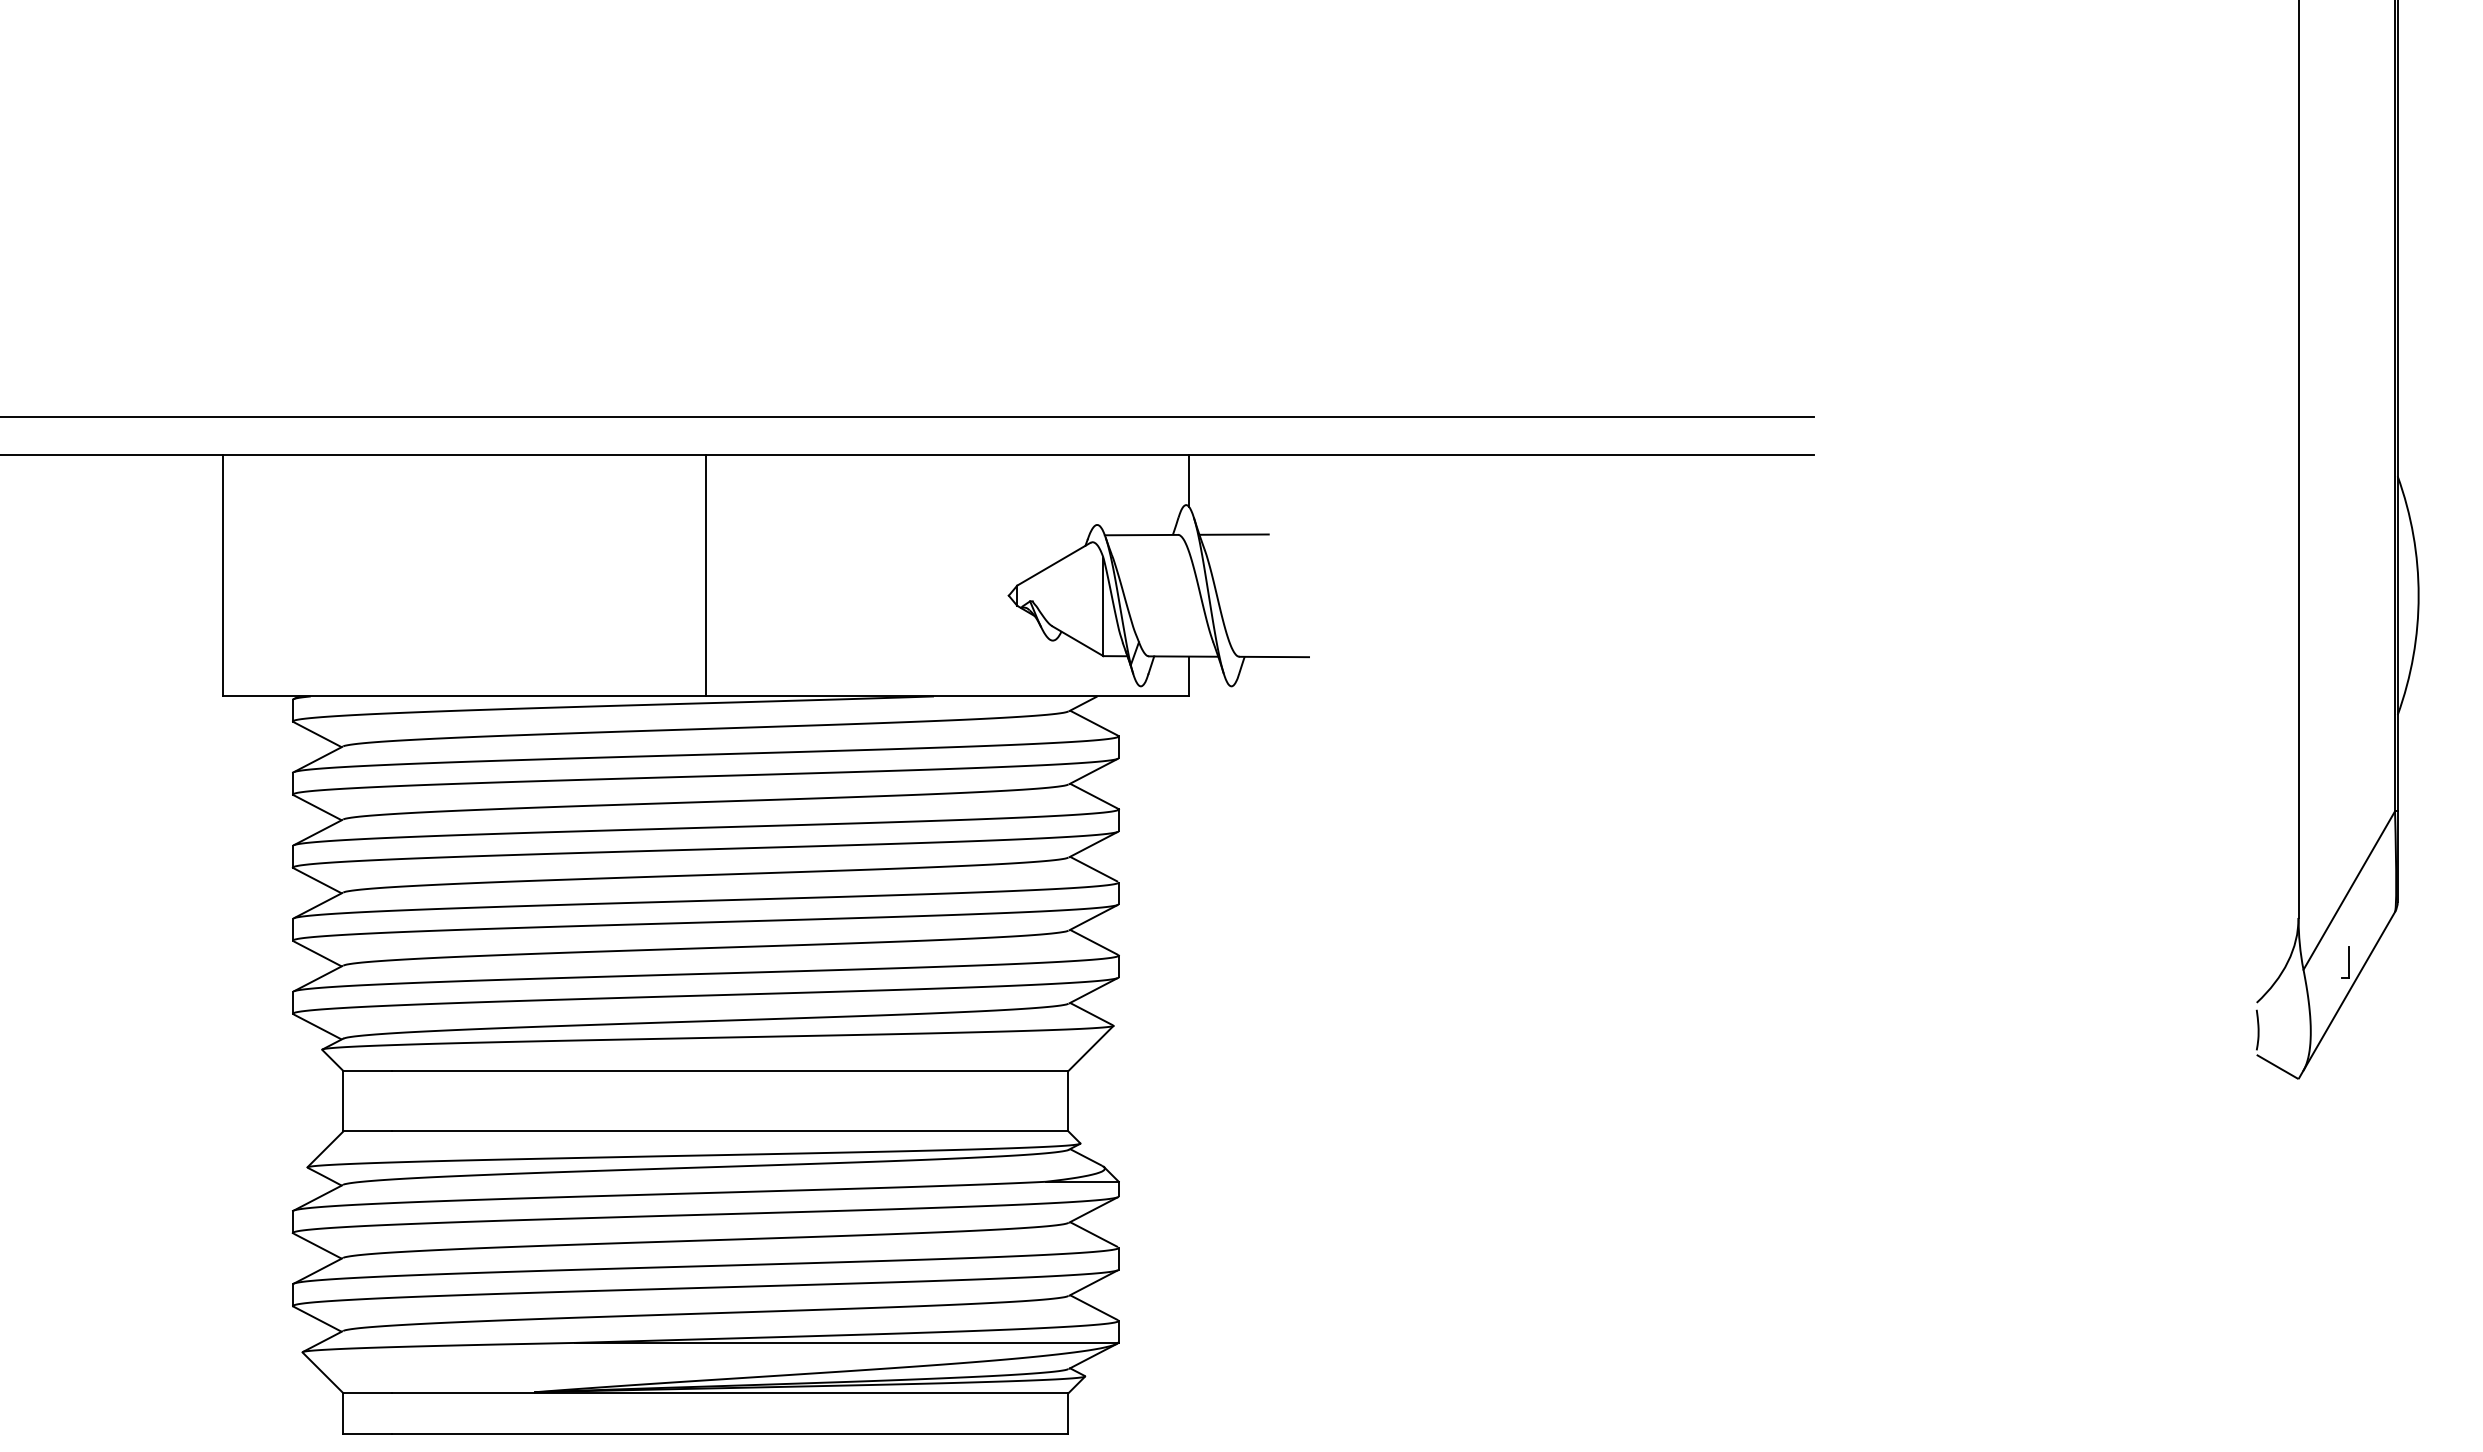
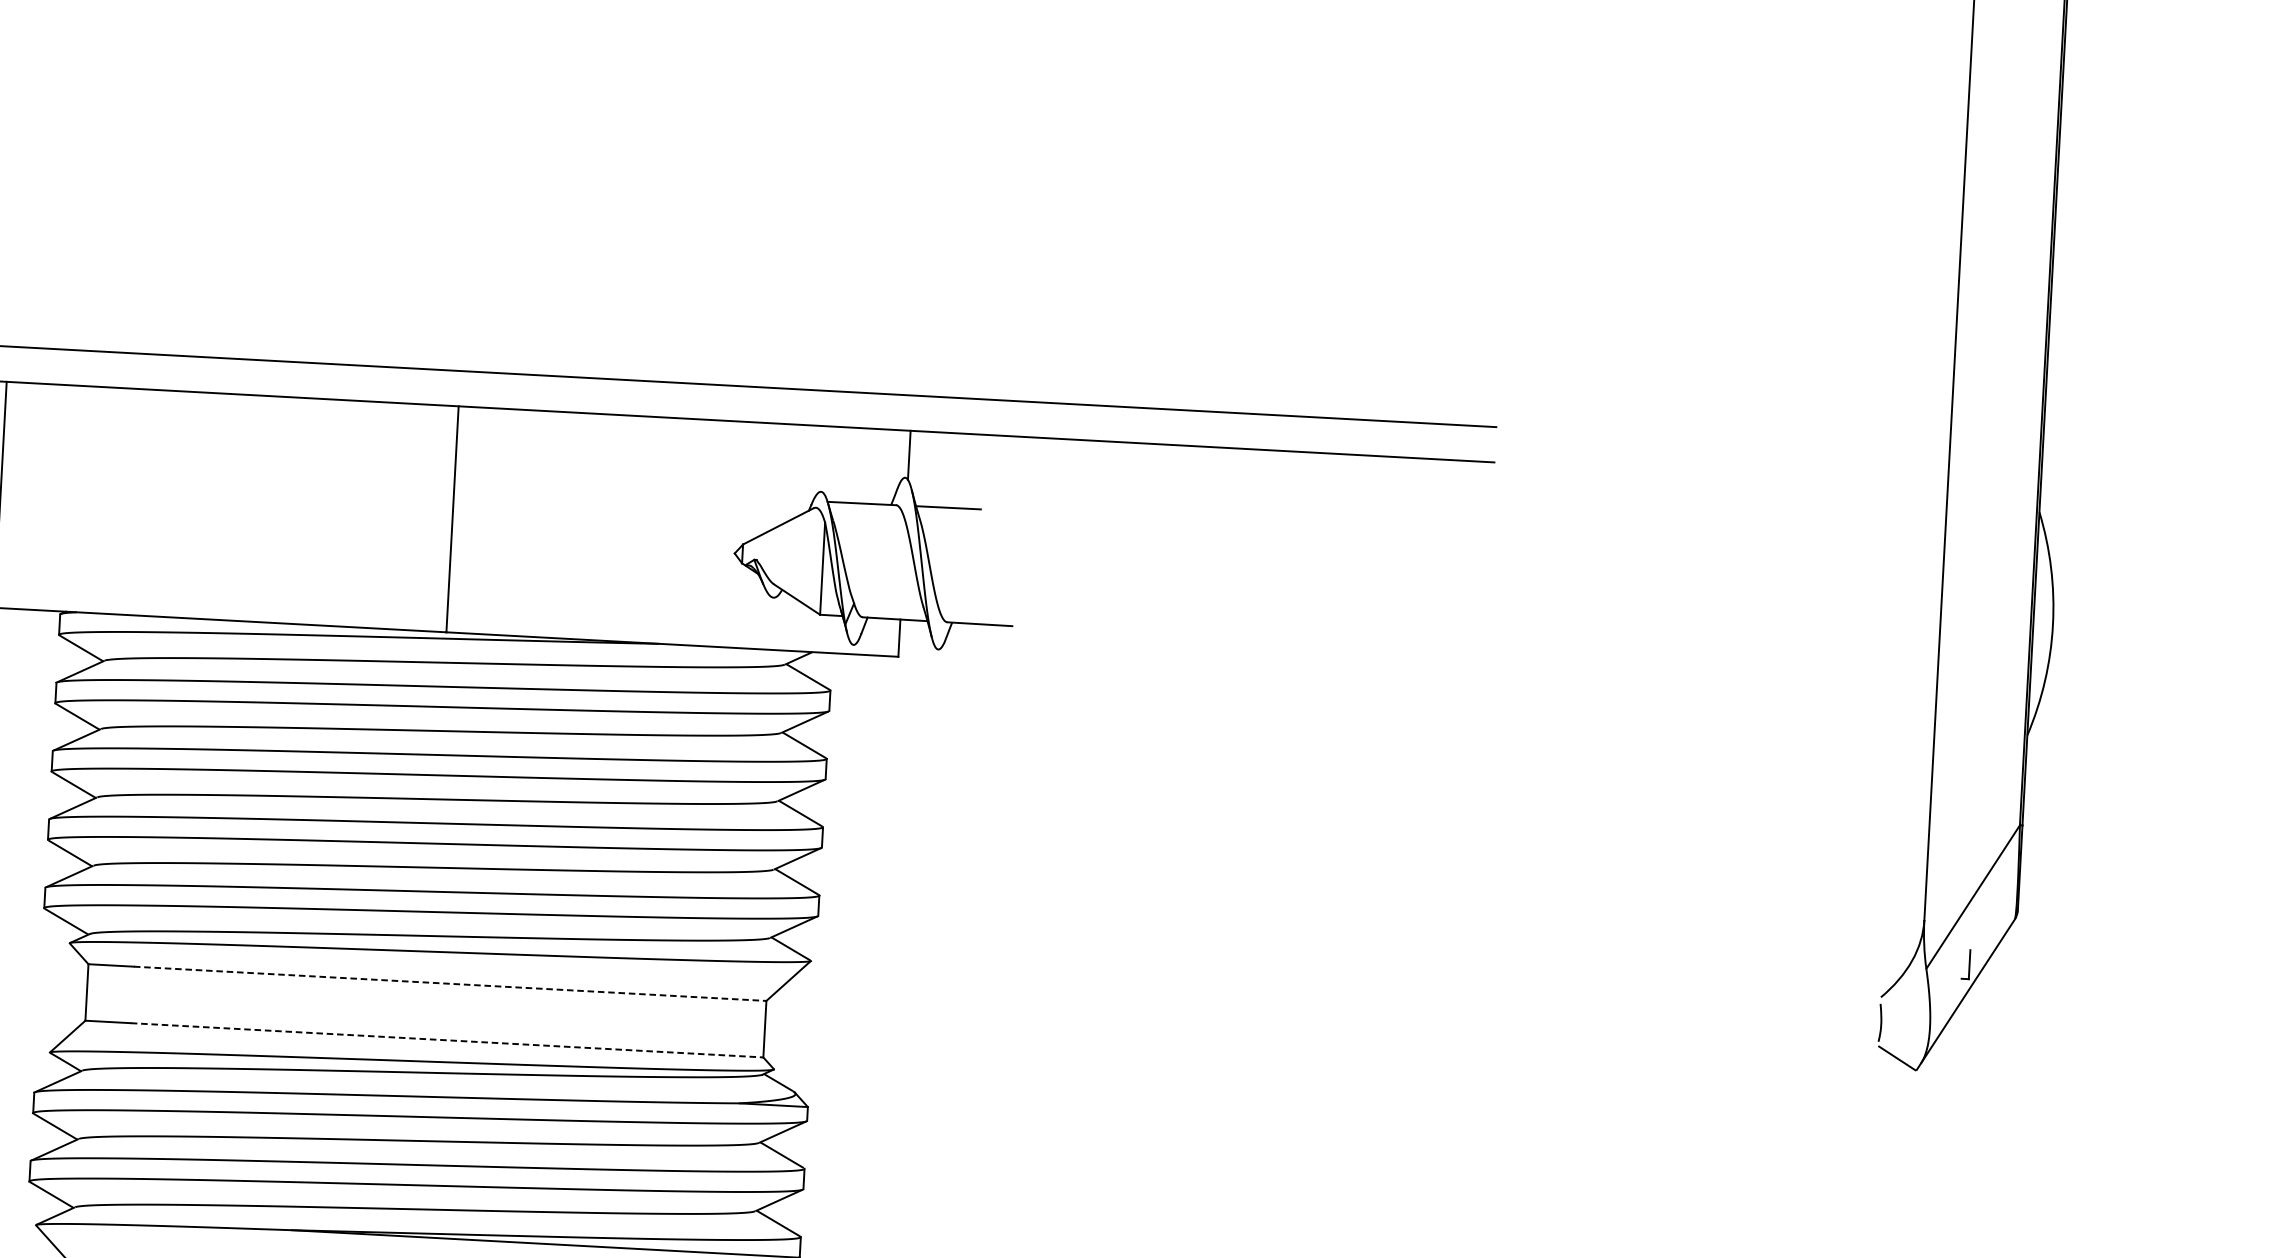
line: (730, 1071) -> (450, 984), solid -> dashed
line: (730, 1131) -> (447, 1040), solid -> dashed

